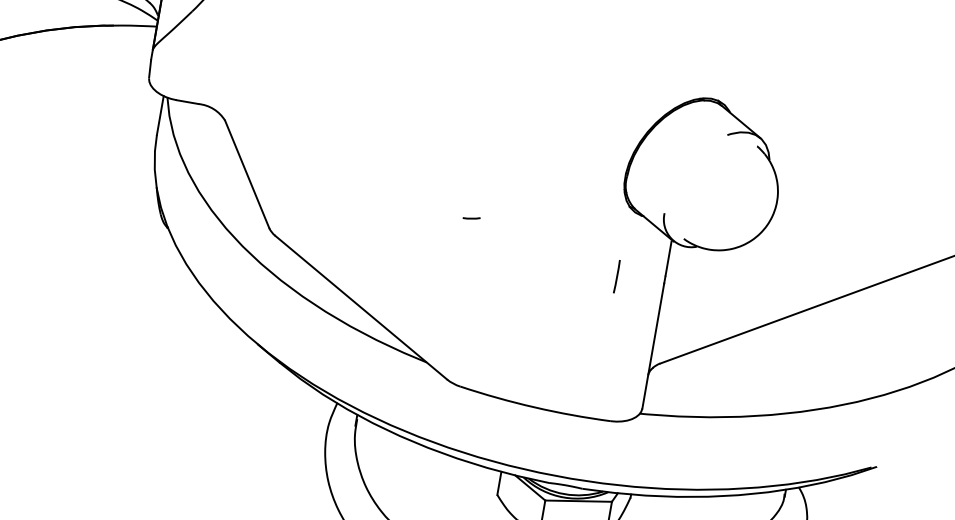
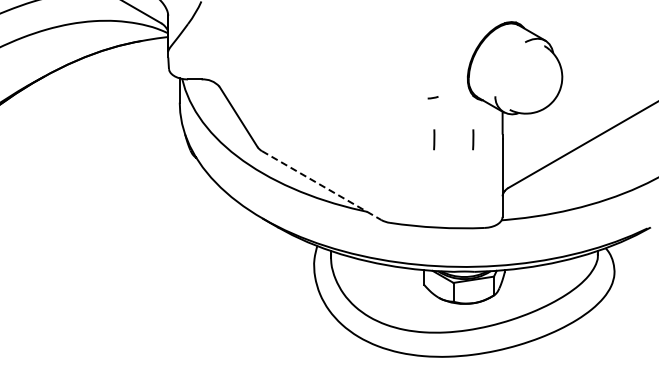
arc: (470, 217) -> (432, 97), moved
line: (554, 265) -> (434, 139), added
line: (360, 307) -> (321, 185), solid -> dashed

